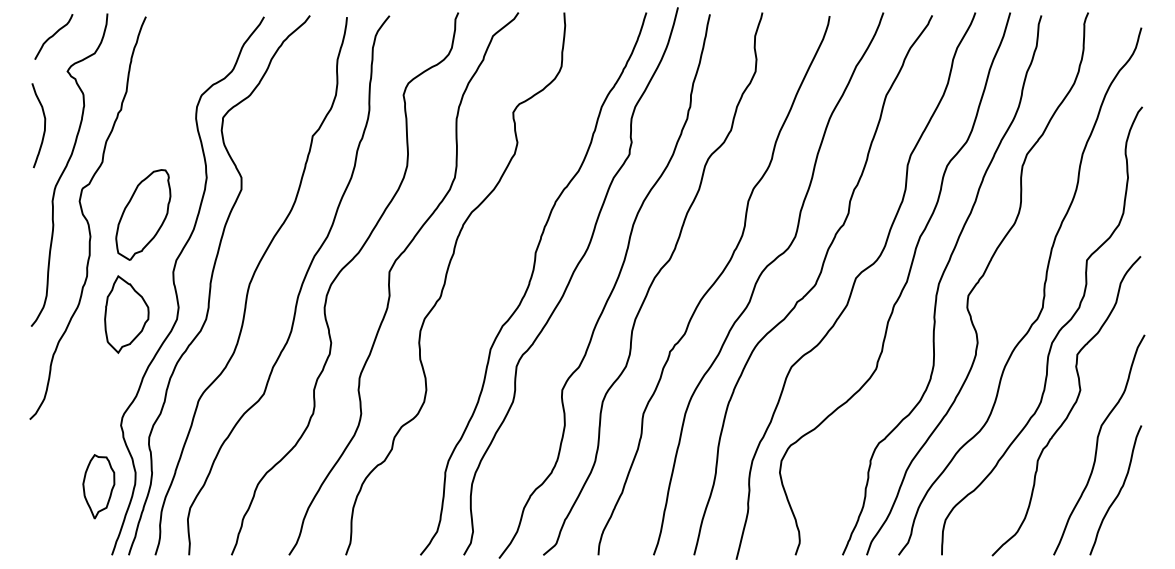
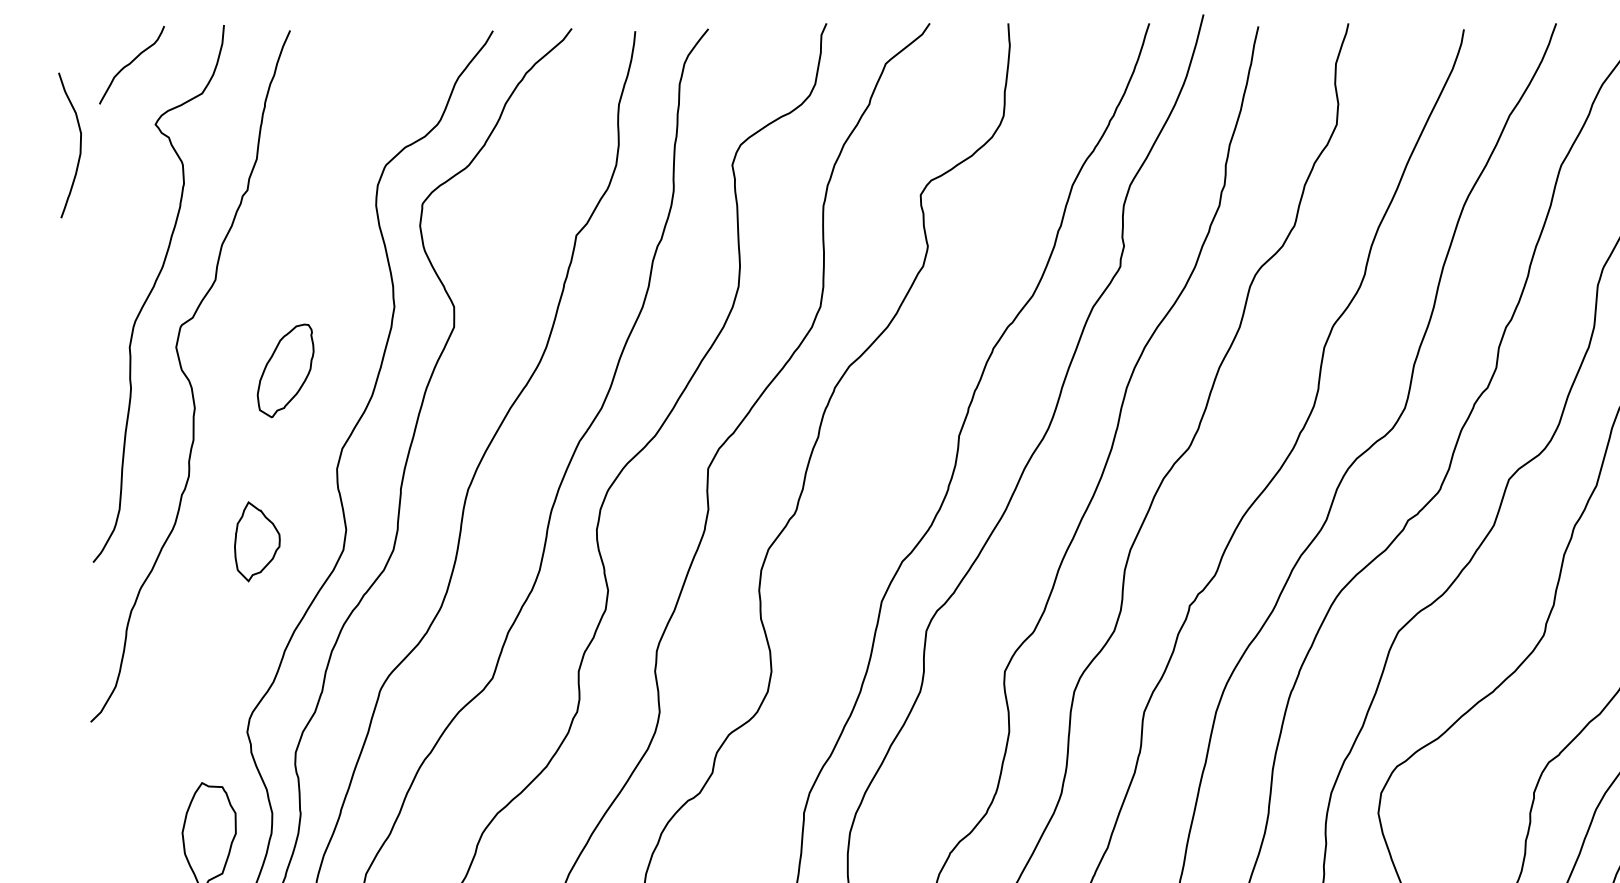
curve: (44, 125) -> (79, 145), moved
part: (143, 214) -> (285, 370), size x0.6
part: (126, 314) -> (256, 541), size x0.6

